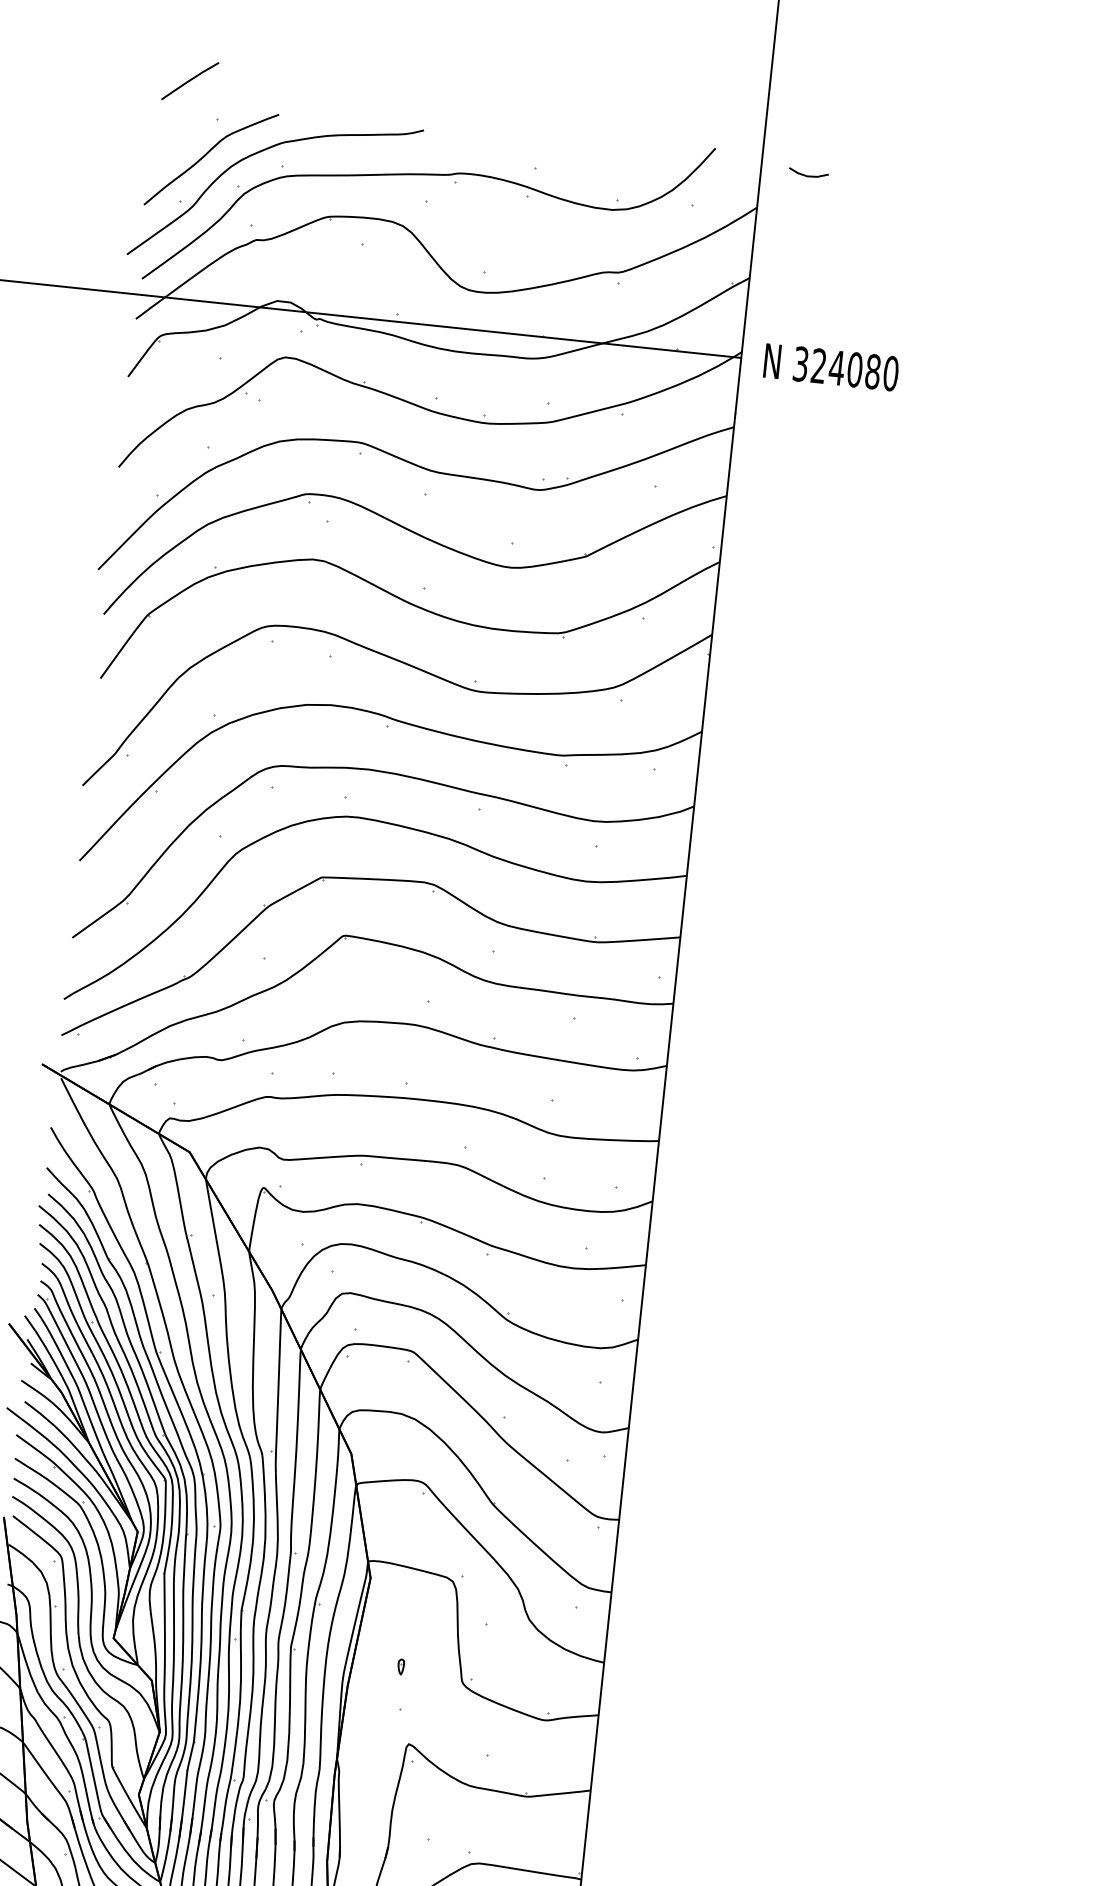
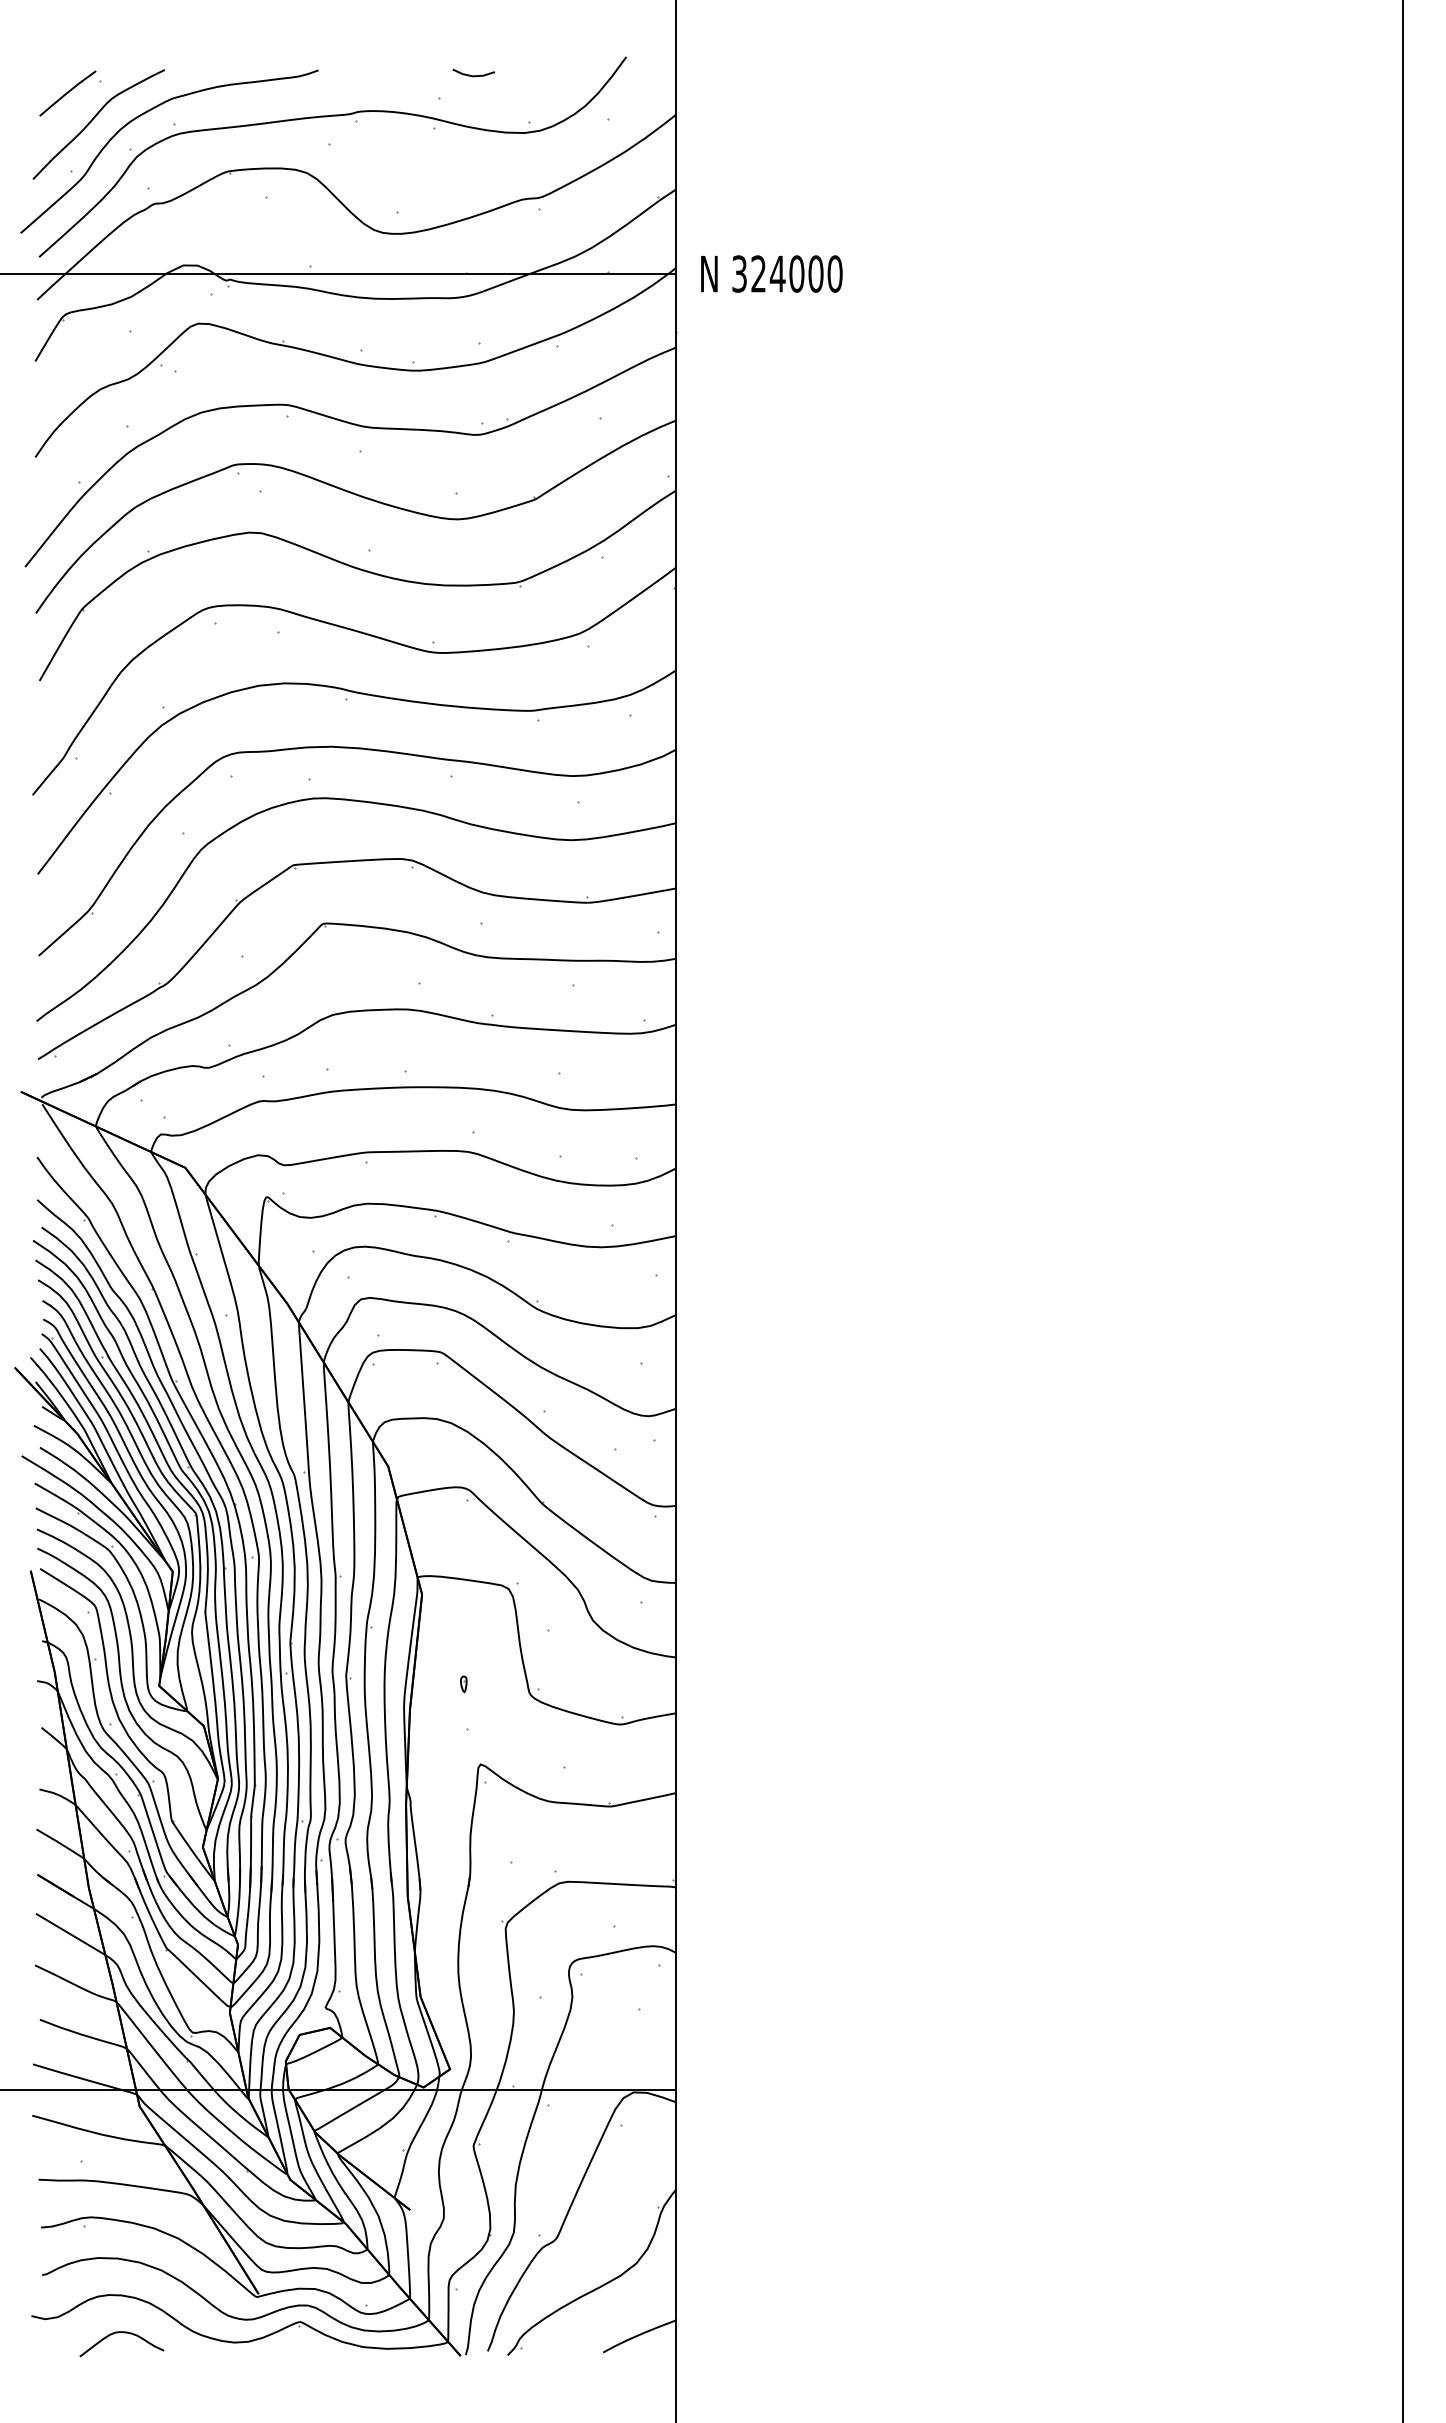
line: (189, 81) -> (67, 93), moved
line: (808, 175) -> (473, 75), moved
text: (872, 371) -> (815, 273), 324080 -> 324000

